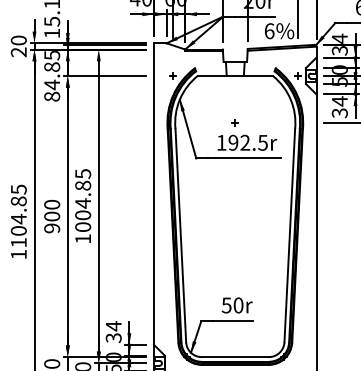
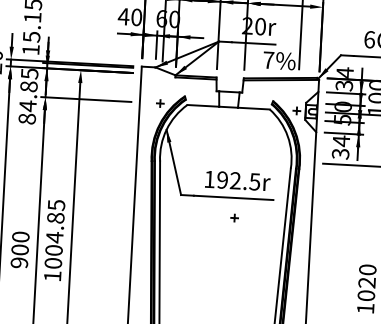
text: (269, 31) -> (268, 60), 6% -> 7%
part: (234, 122) -> (233, 217), moved

